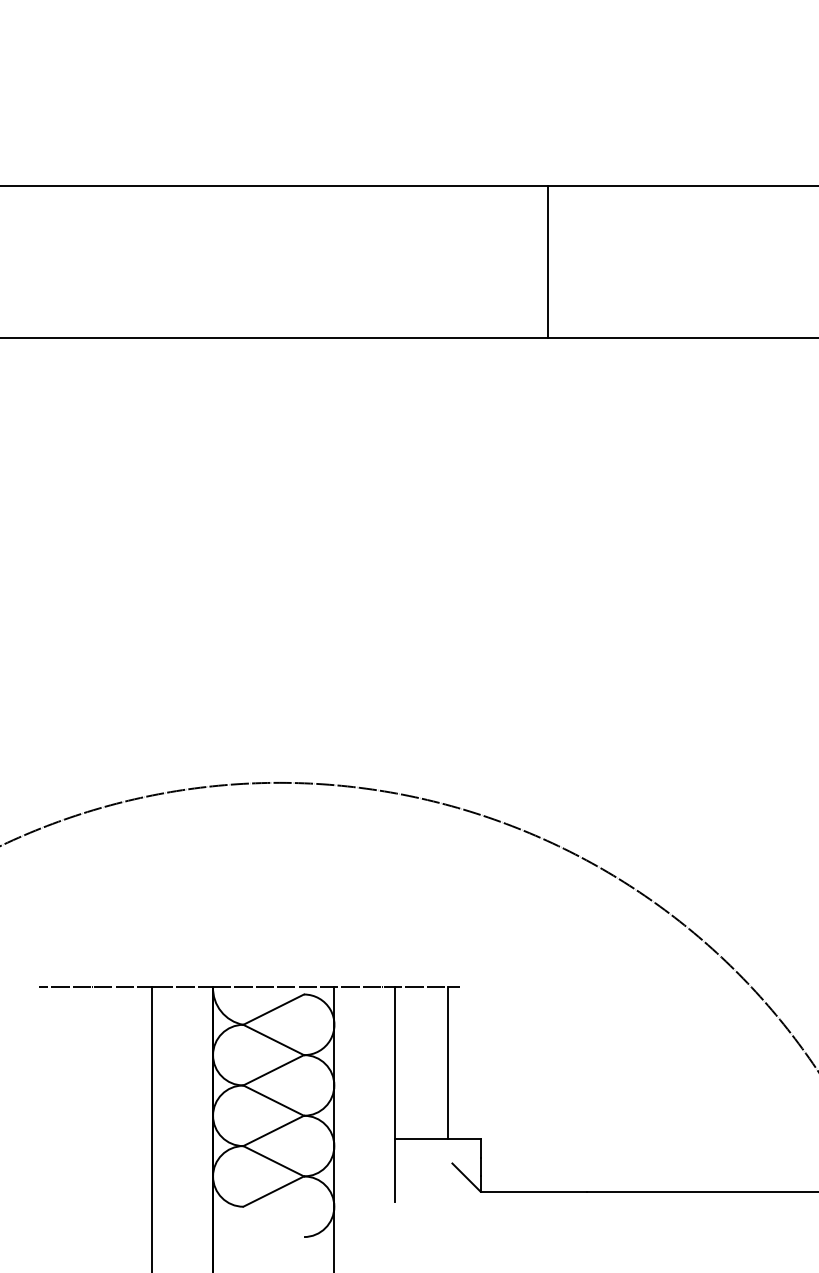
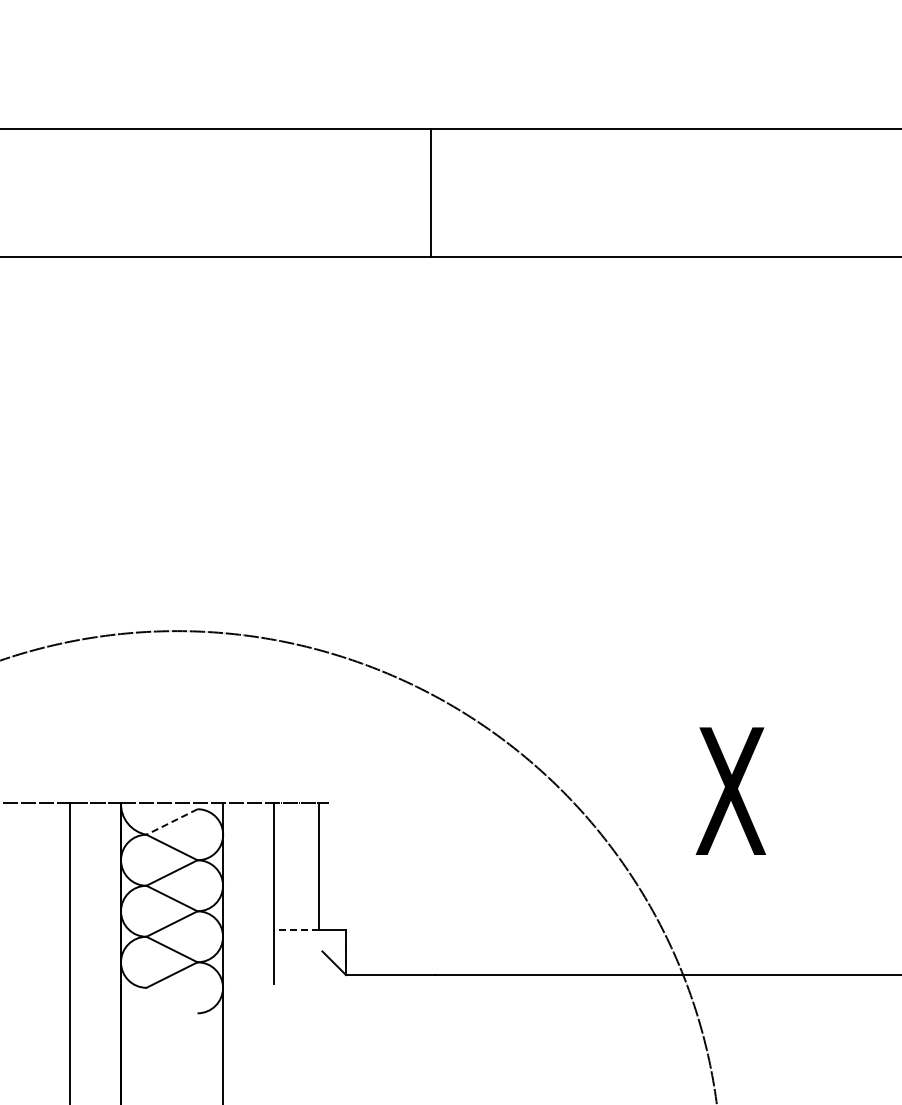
line: (547, 261) -> (430, 192), moved
line: (274, 1010) -> (172, 822), solid -> dashed
line: (420, 1138) -> (295, 930), solid -> dashed

